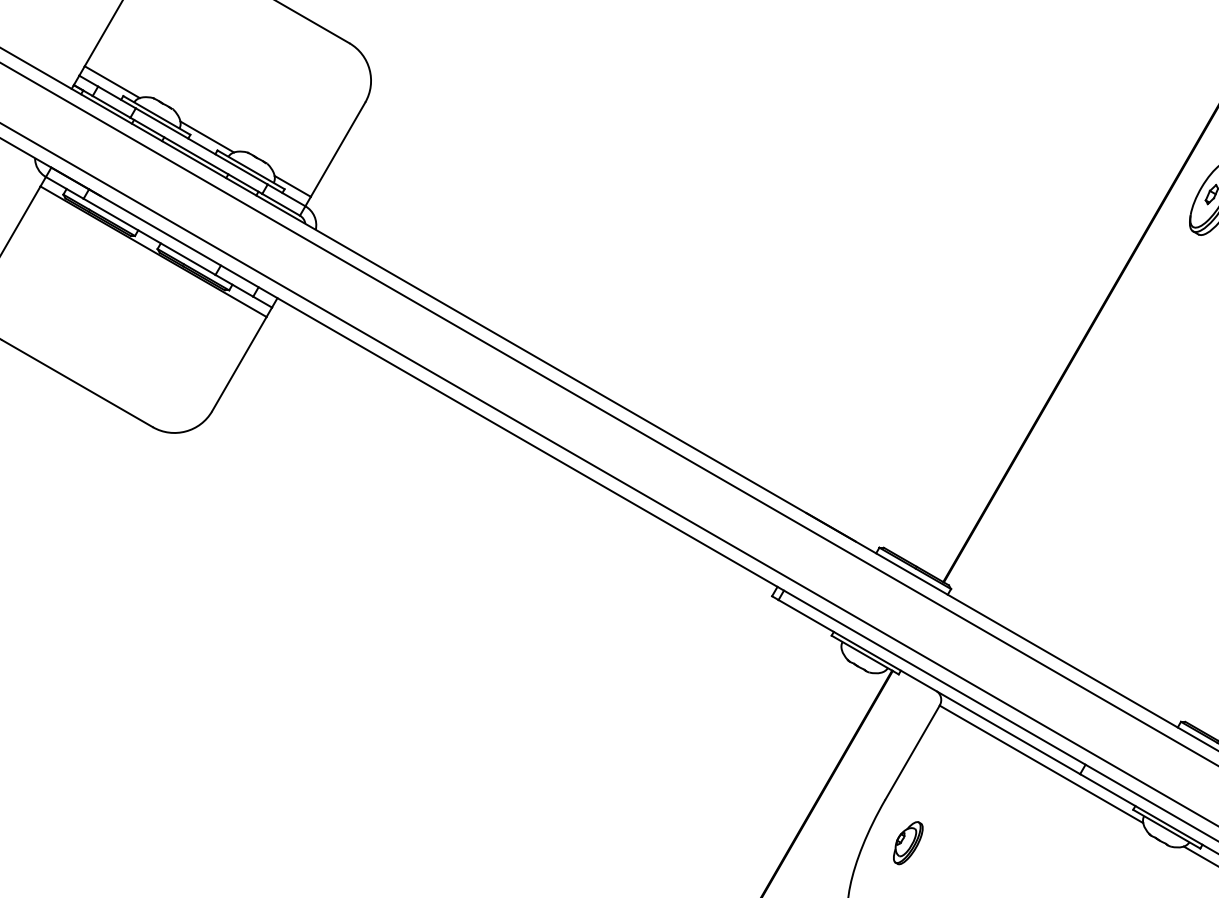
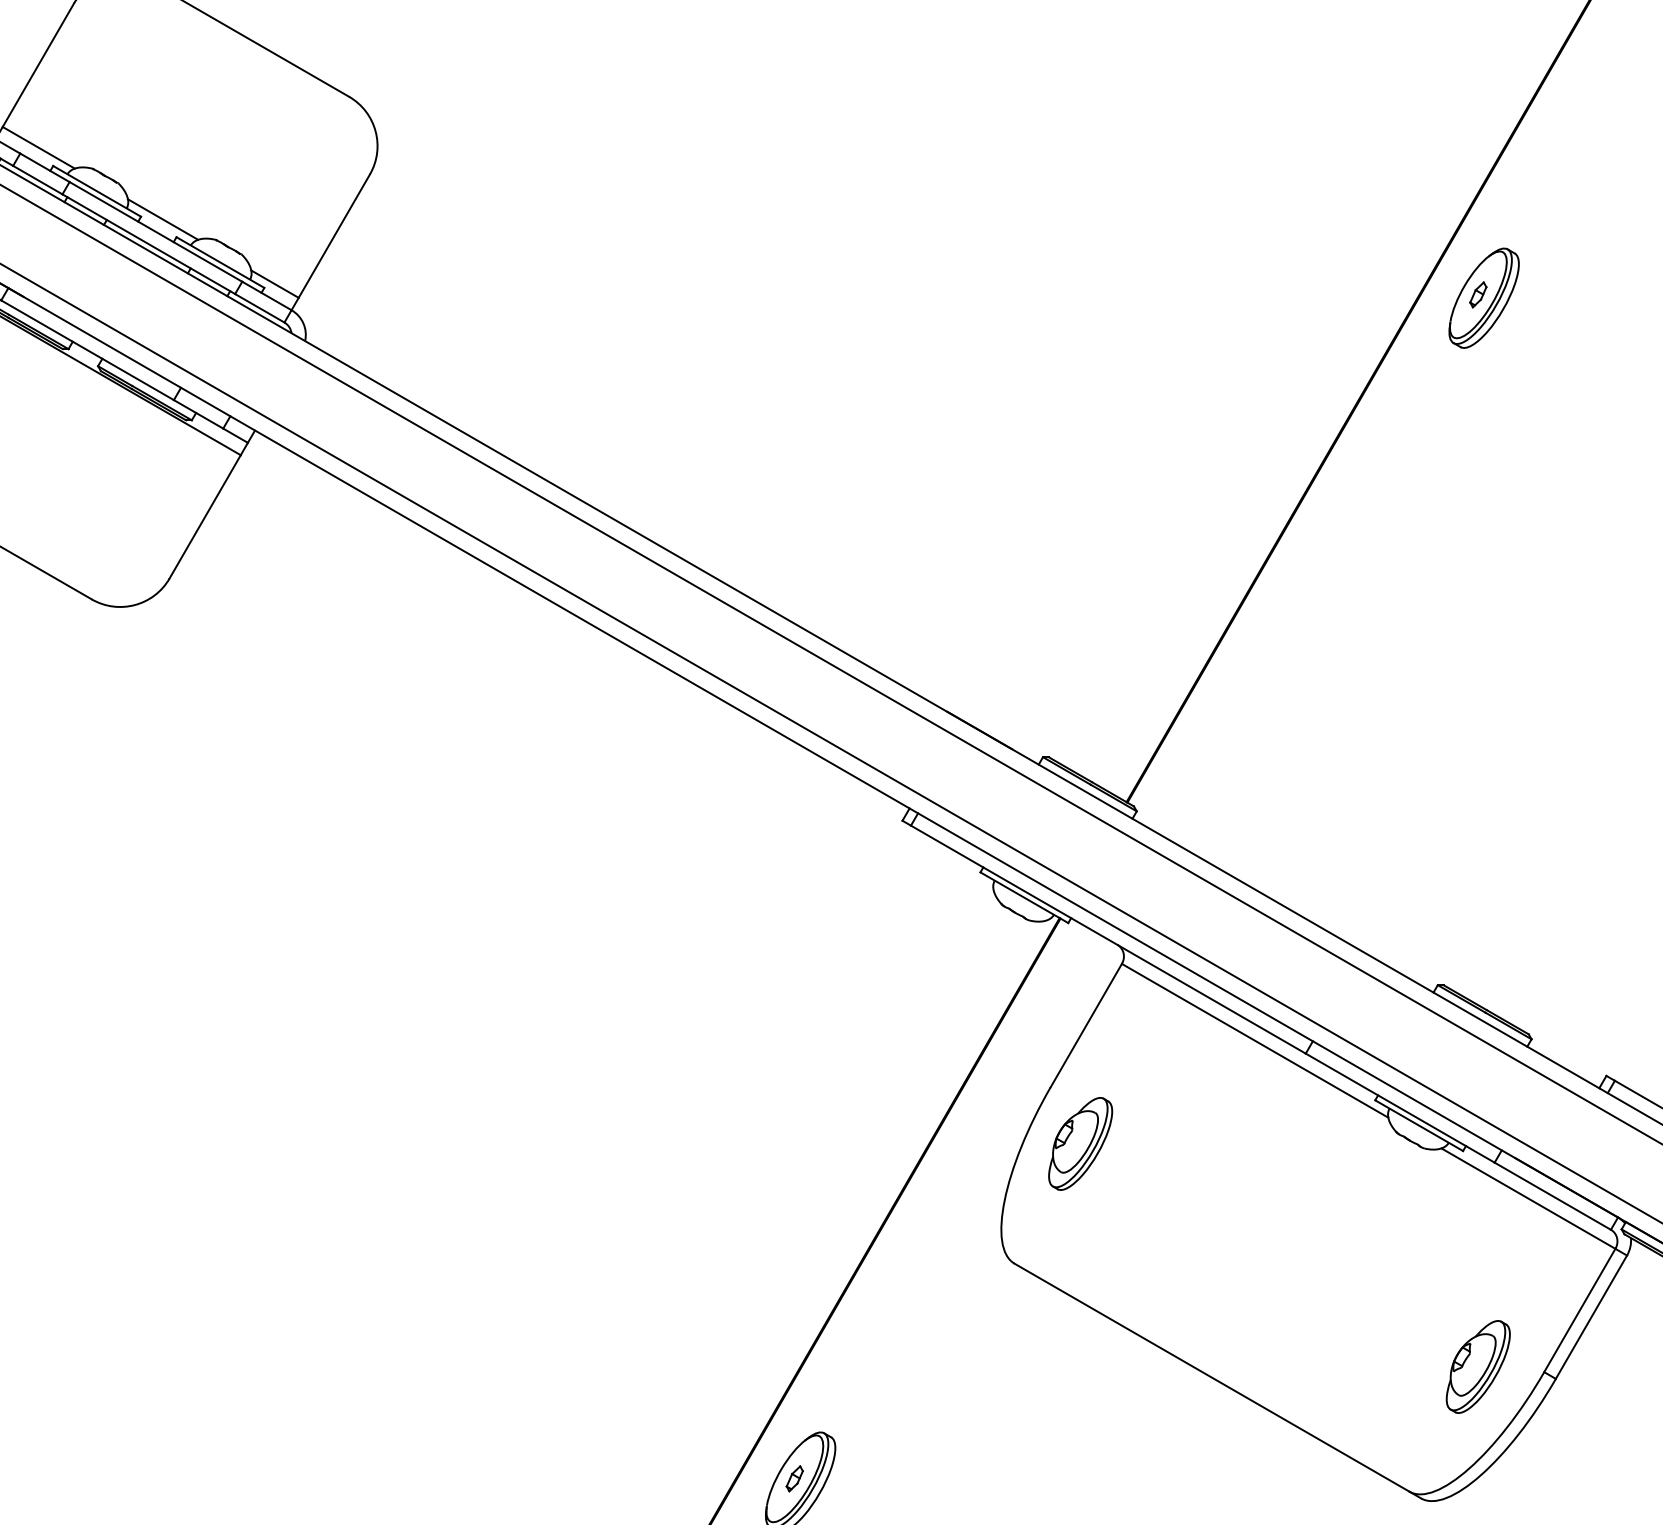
part: (908, 842) -> (1080, 1143), size x1.67

